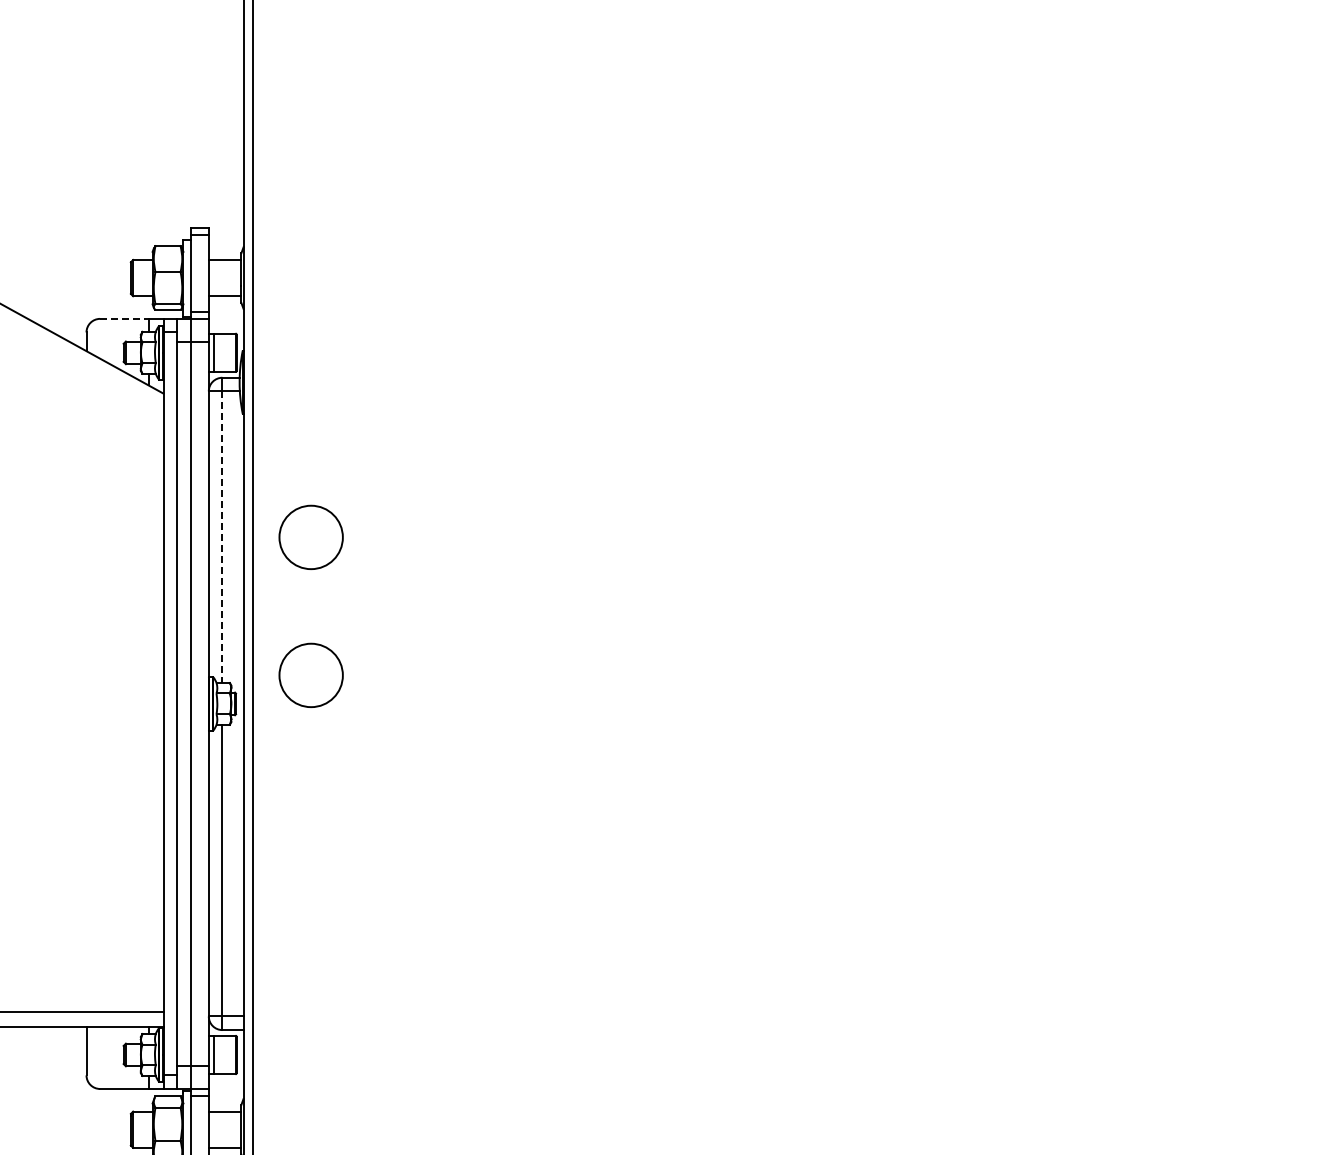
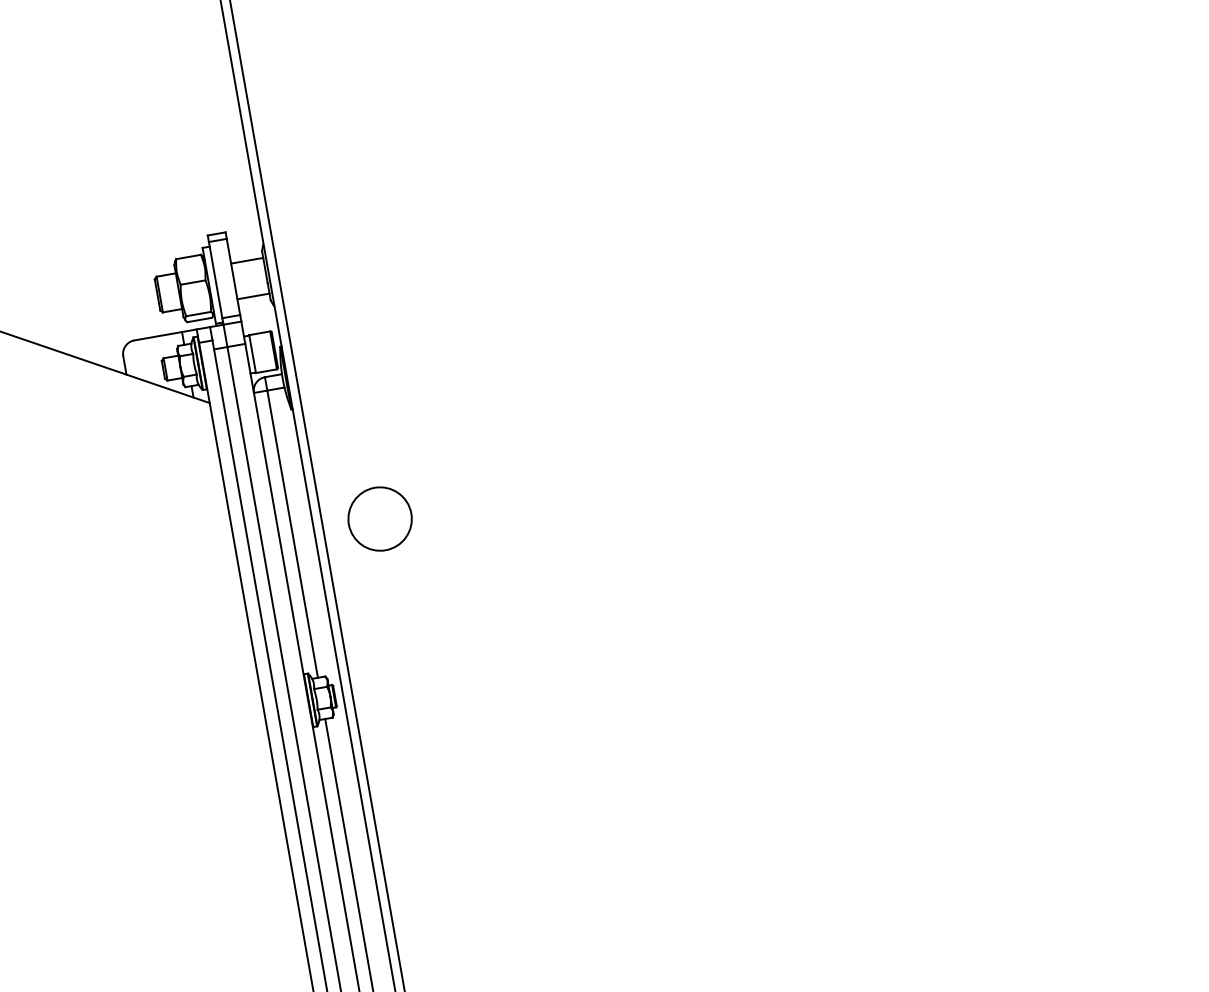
line: (124, 318) -> (158, 335), dashed -> solid
line: (222, 537) -> (292, 534), dashed -> solid
circle: (310, 674) -> (403, 654), removed

